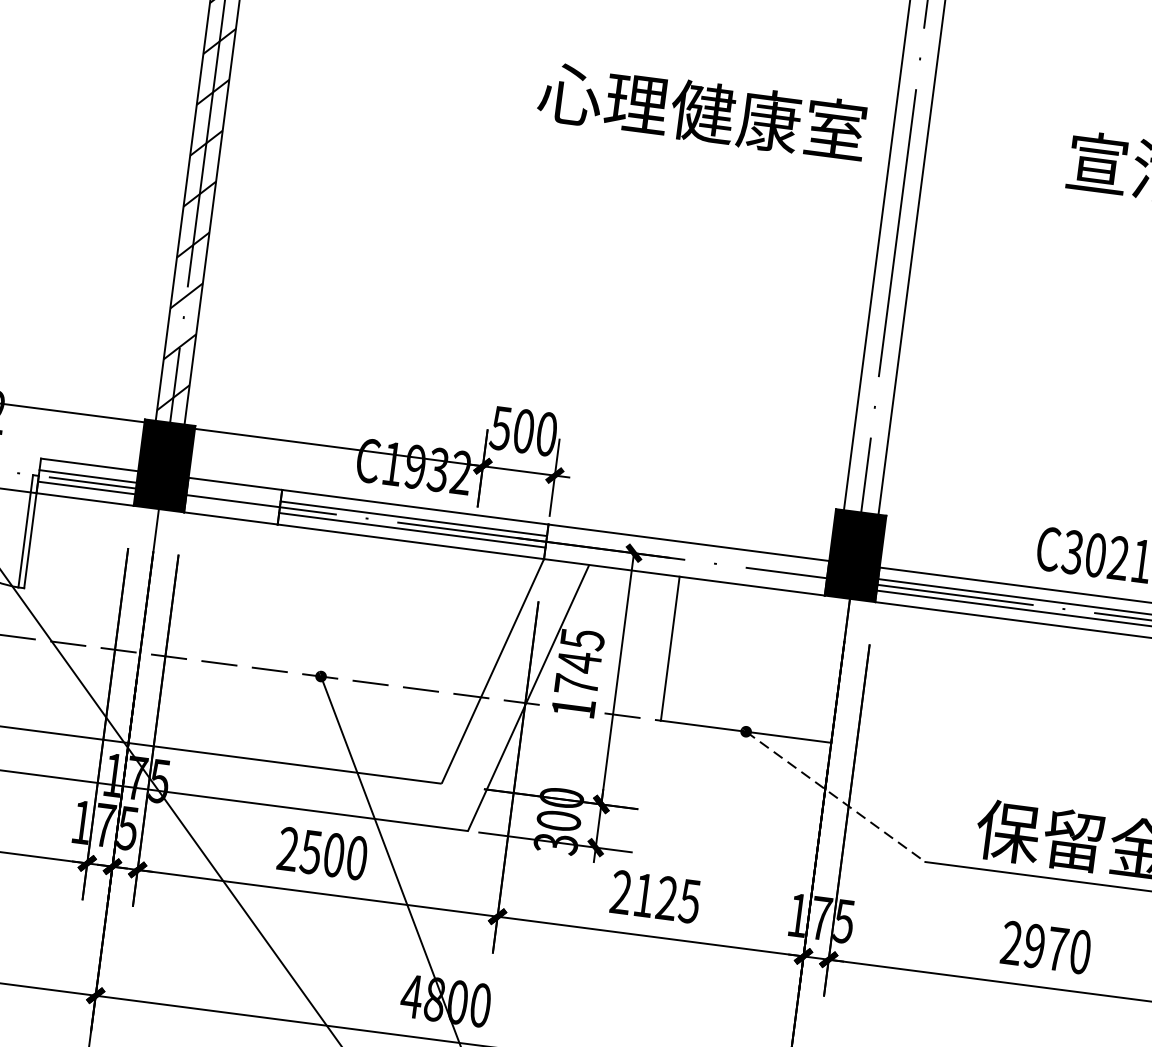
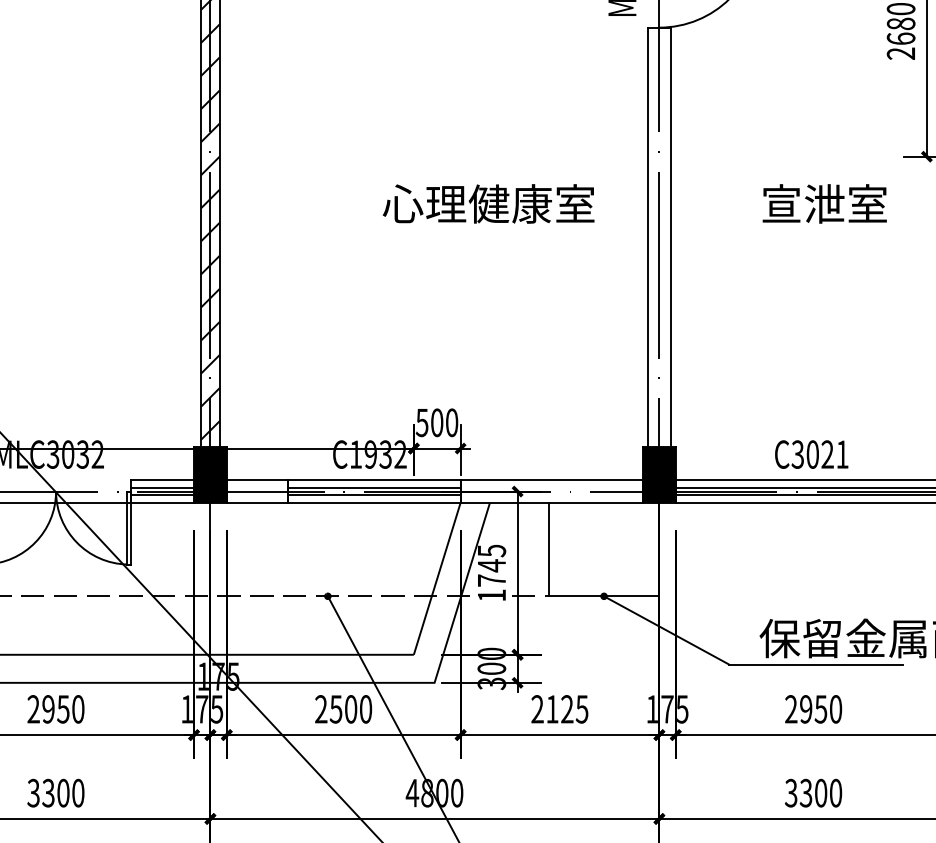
text: (702, 111) -> (488, 203), moved
line: (836, 797) -> (667, 630), dashed -> solid
text: (1056, 949) -> (820, 709), 2970 -> 2950

